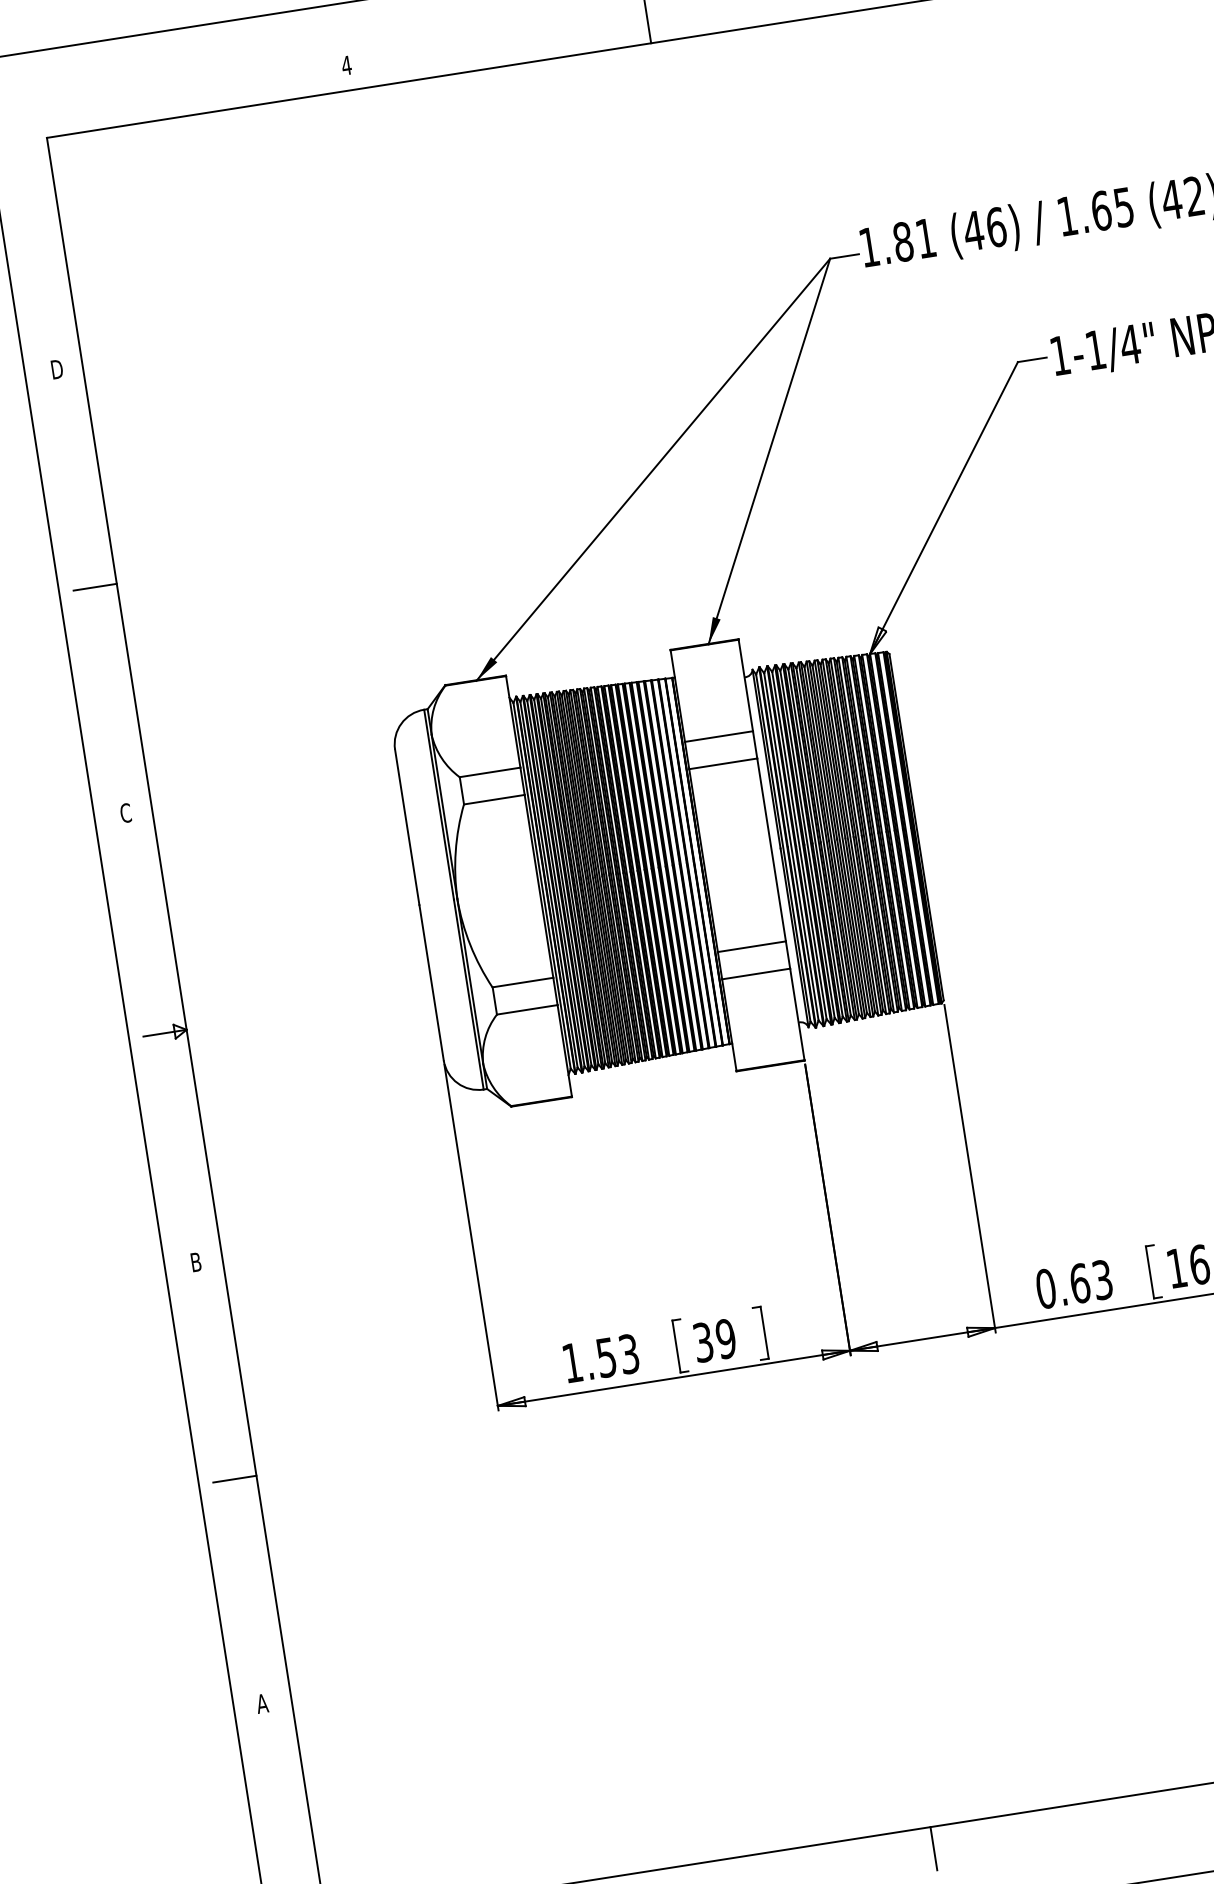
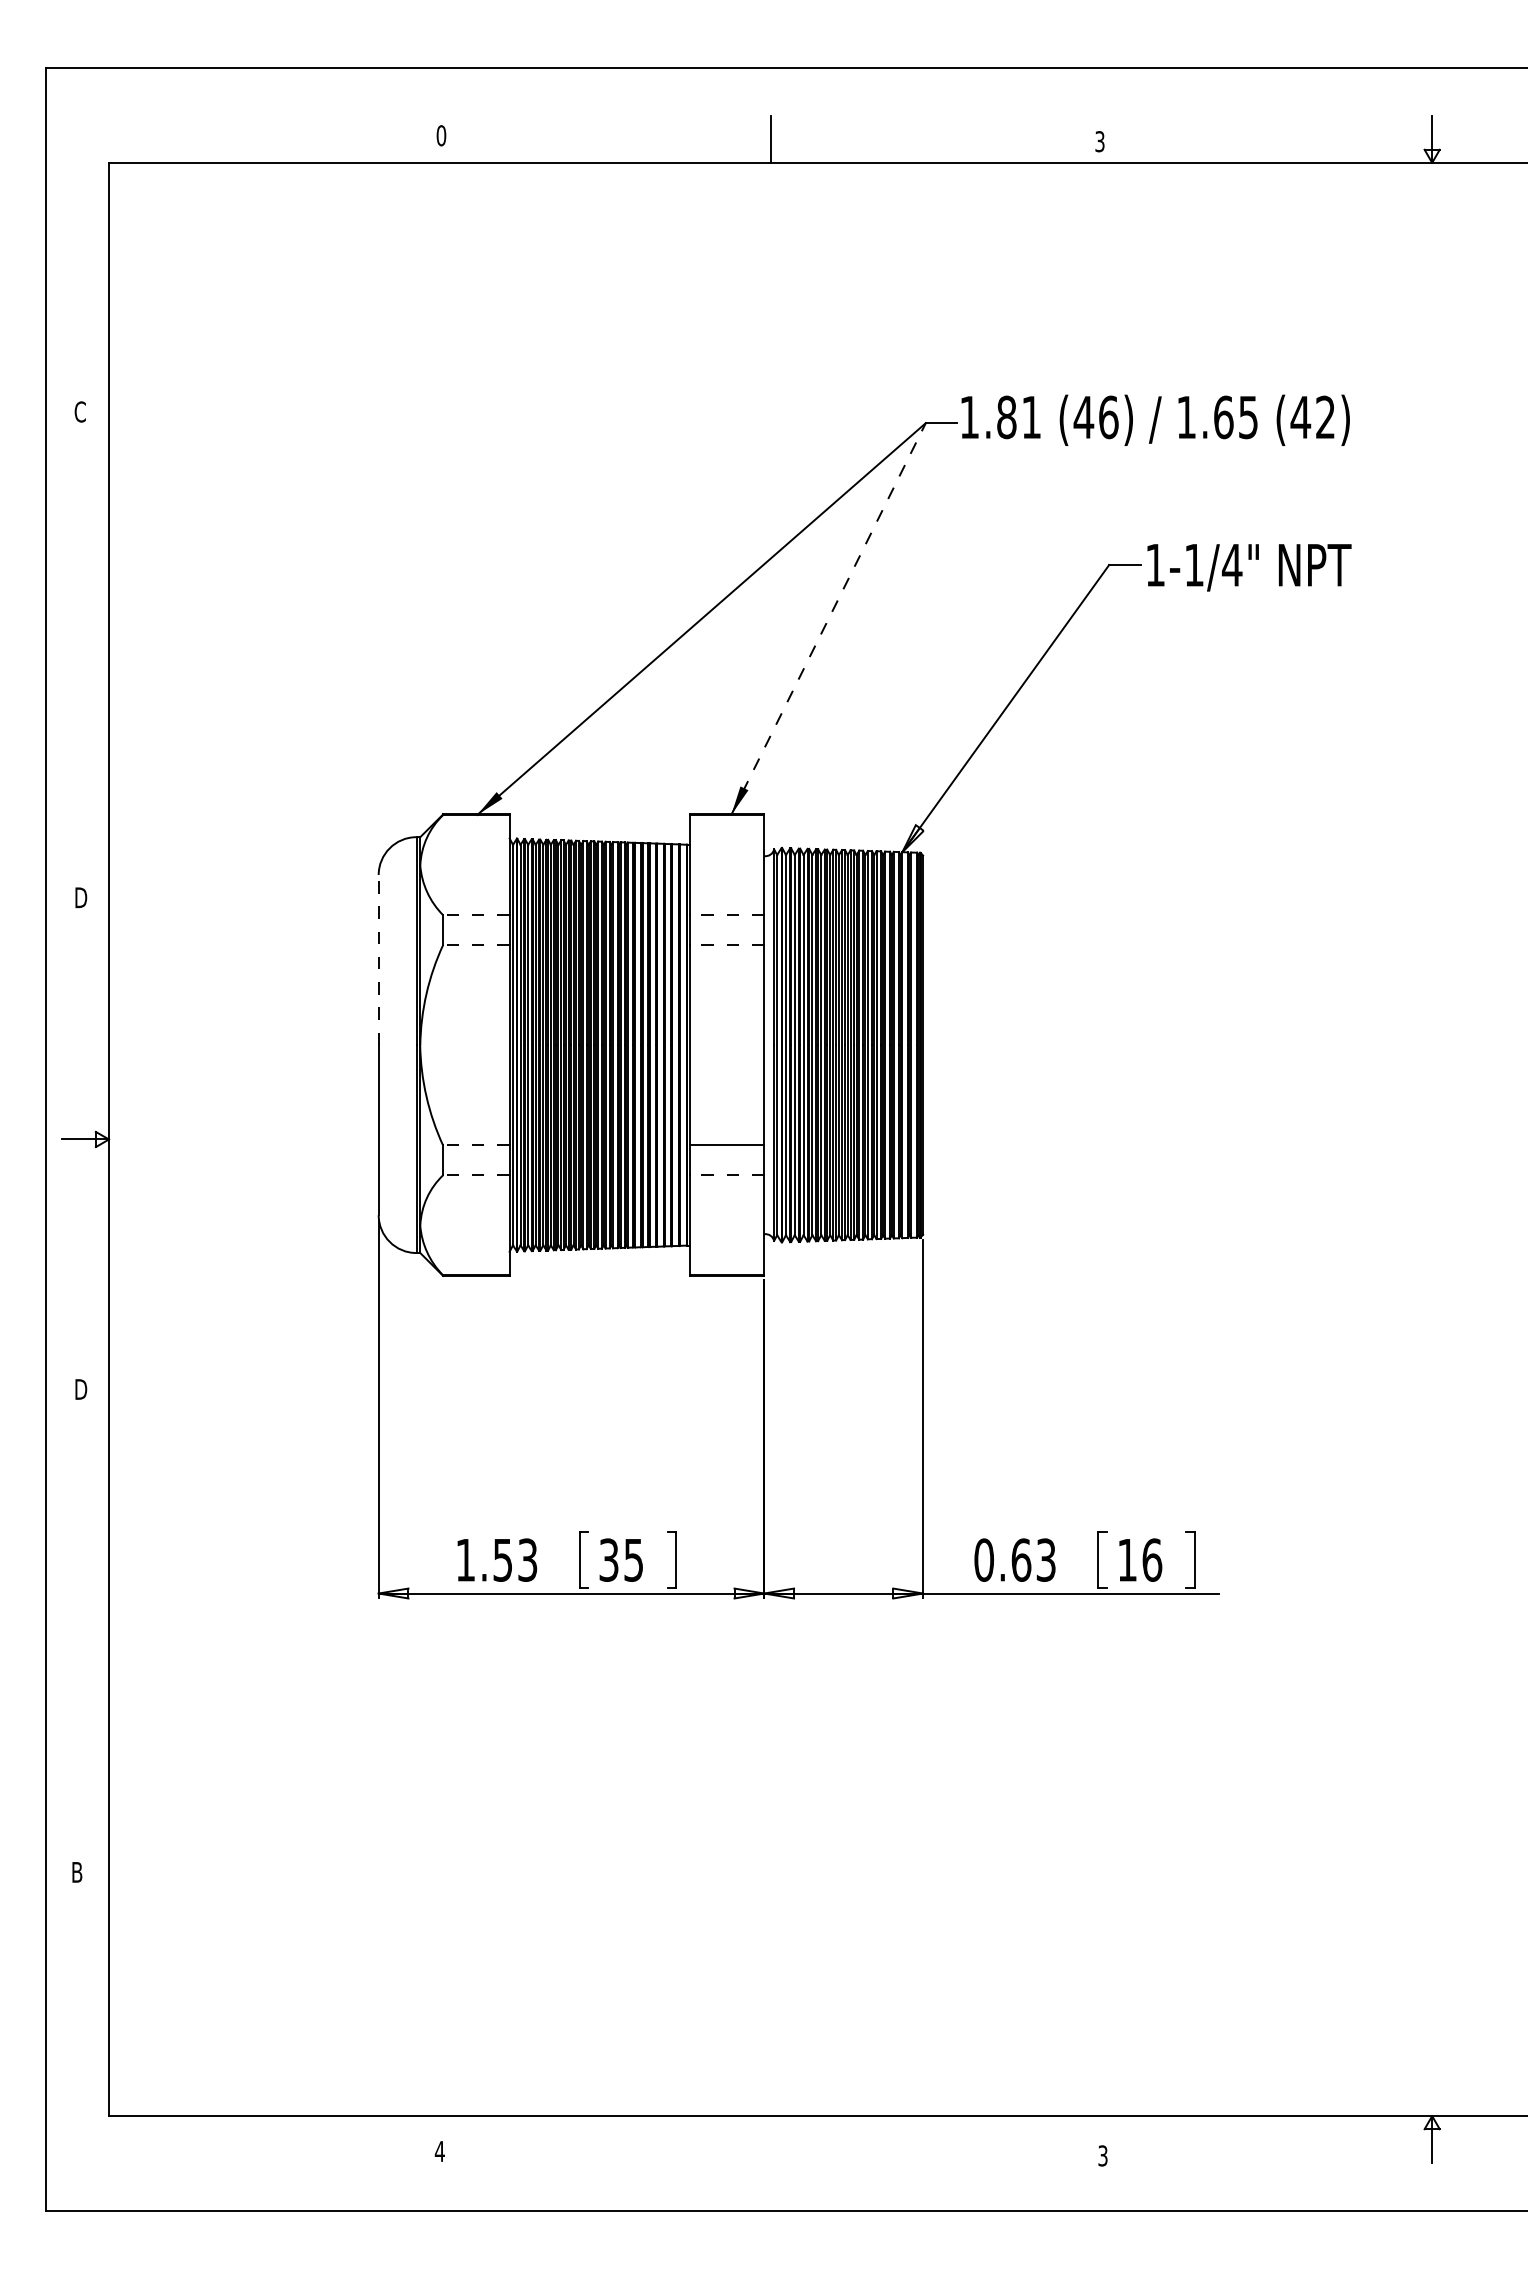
text: (346, 65) -> (441, 135), 4 -> 0
text: (56, 369) -> (80, 411), D -> C
line: (769, 452) -> (828, 619), solid -> dashed
line: (95, 587) -> (85, 651), removed
line: (718, 736) -> (726, 915), solid -> dashed
line: (722, 764) -> (726, 945), solid -> dashed
line: (489, 772) -> (475, 915), solid -> dashed
line: (493, 800) -> (475, 945), solid -> dashed
text: (125, 812) -> (80, 897), C -> D
line: (406, 826) -> (378, 959), solid -> dashed
line: (755, 974) -> (726, 1175), solid -> dashed
line: (522, 982) -> (475, 1145), solid -> dashed
line: (526, 1010) -> (475, 1175), solid -> dashed
text: (198, 1261) -> (82, 1389), B -> D
text: (725, 1338) -> (633, 1559), 39 -> 35
line: (234, 1478) -> (85, 1627), removed
text: (261, 1703) -> (76, 1872), A -> B
line: (933, 1848) -> (770, 2139), removed

